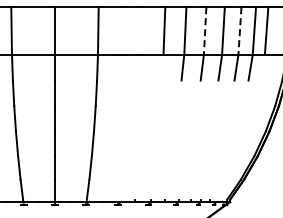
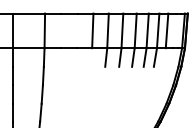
line: (205, 31) -> (122, 31), dashed -> solid
line: (239, 31) -> (147, 31), dashed -> solid

